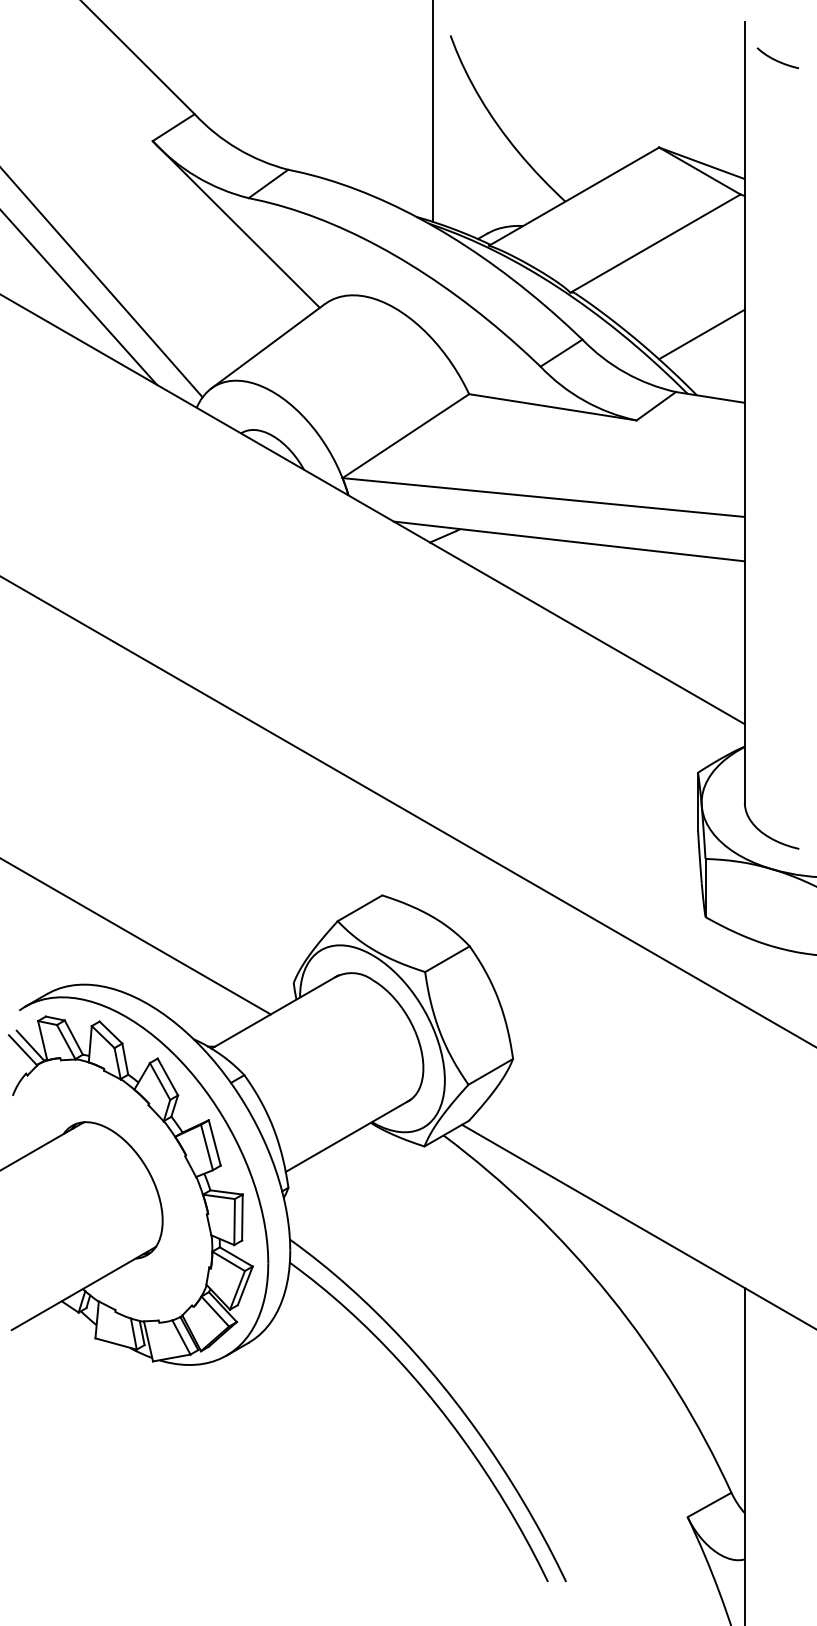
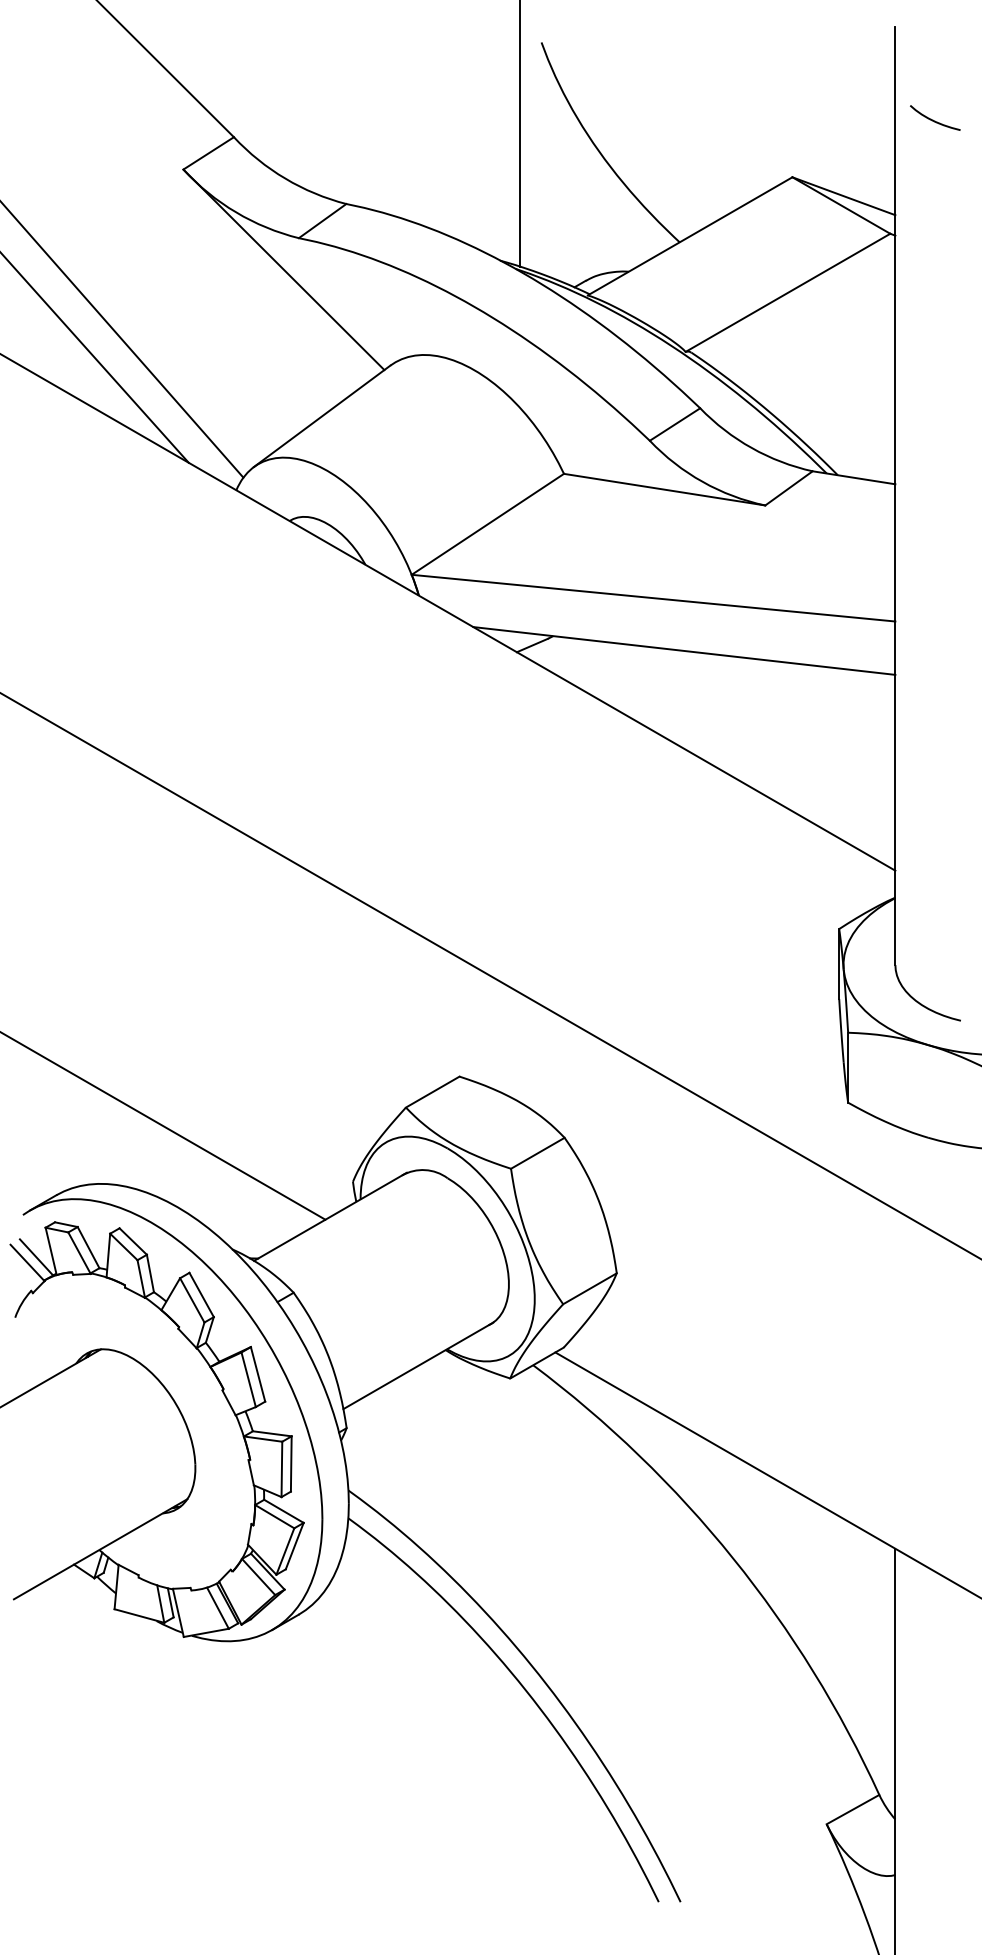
curve: (776, 59) -> (933, 119), moved
line: (701, 334) -> (843, 402), removed

